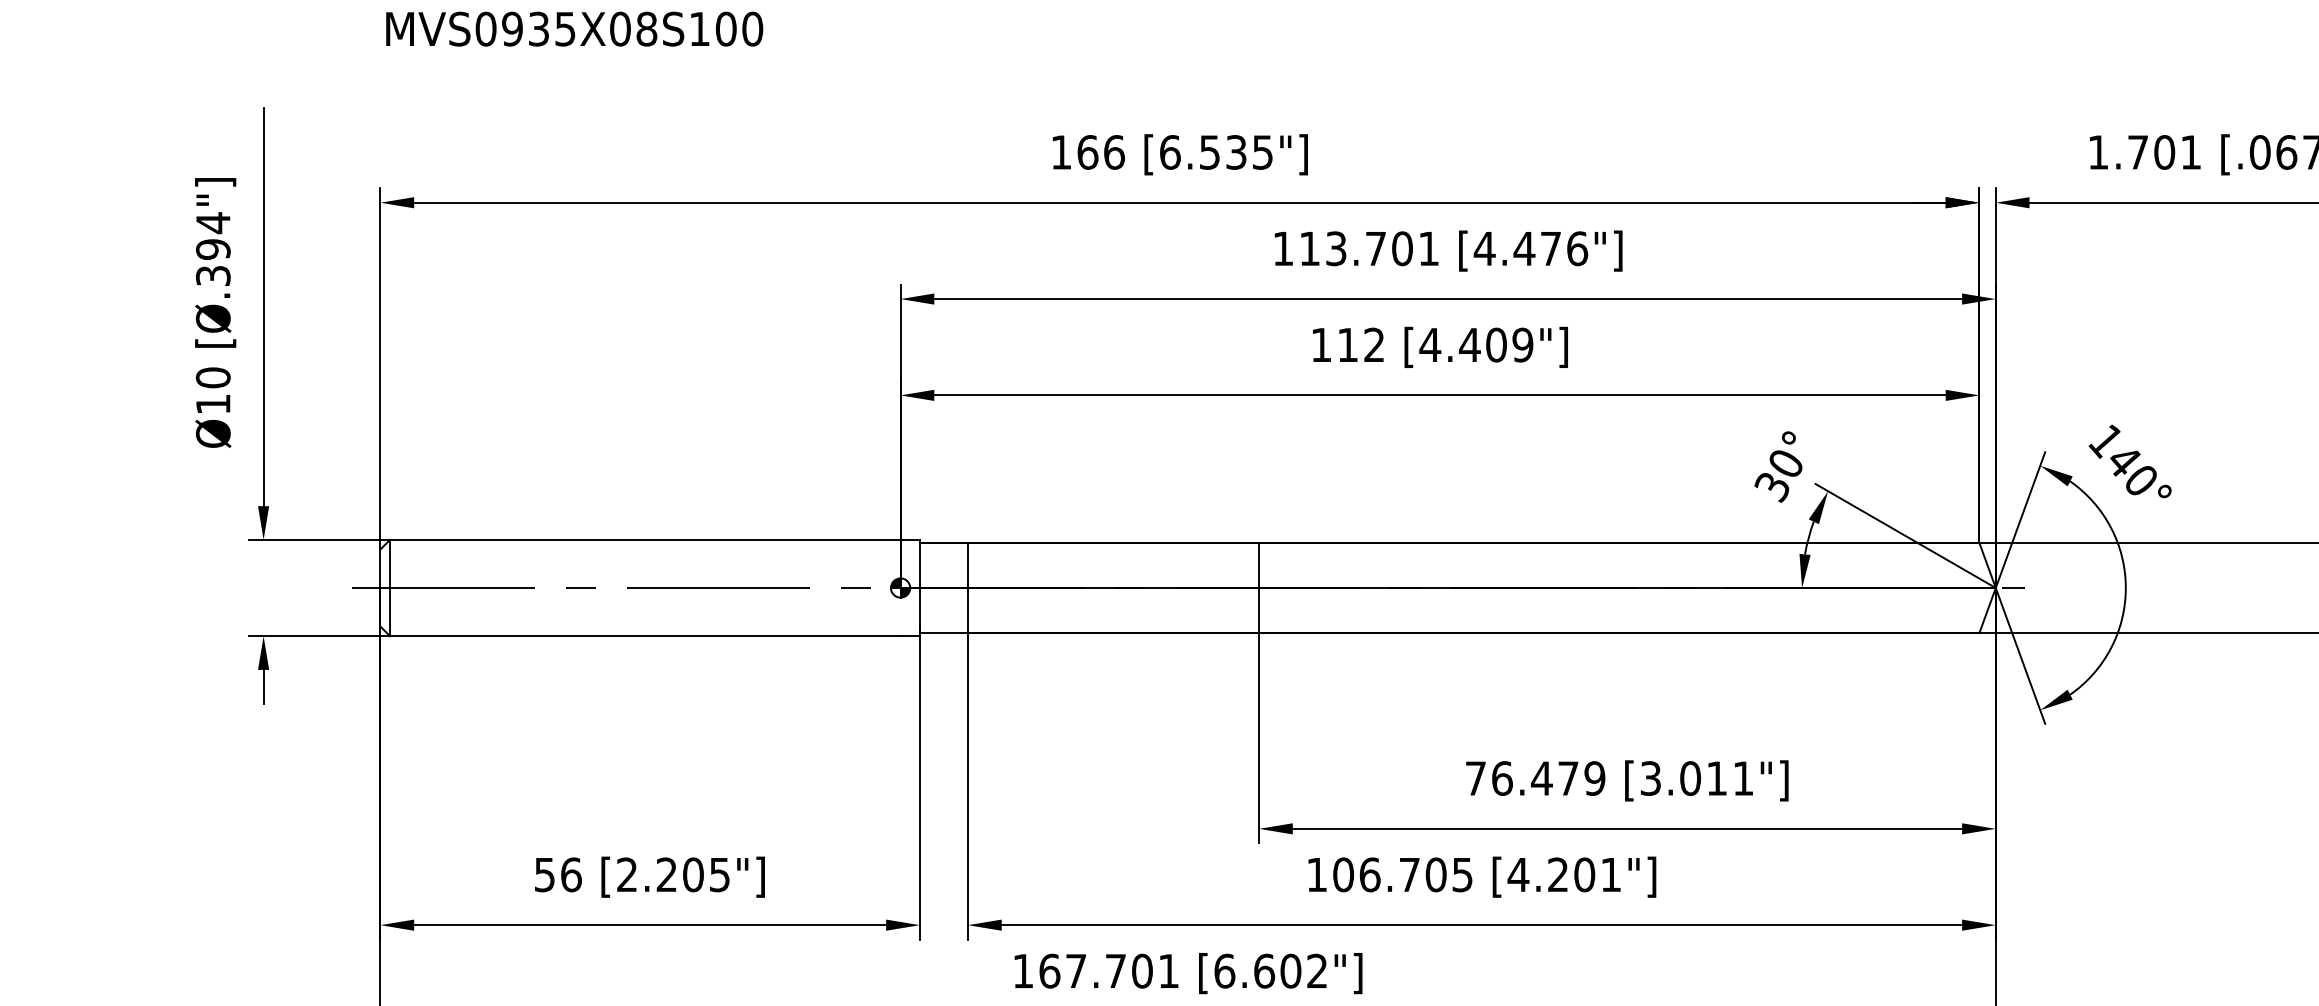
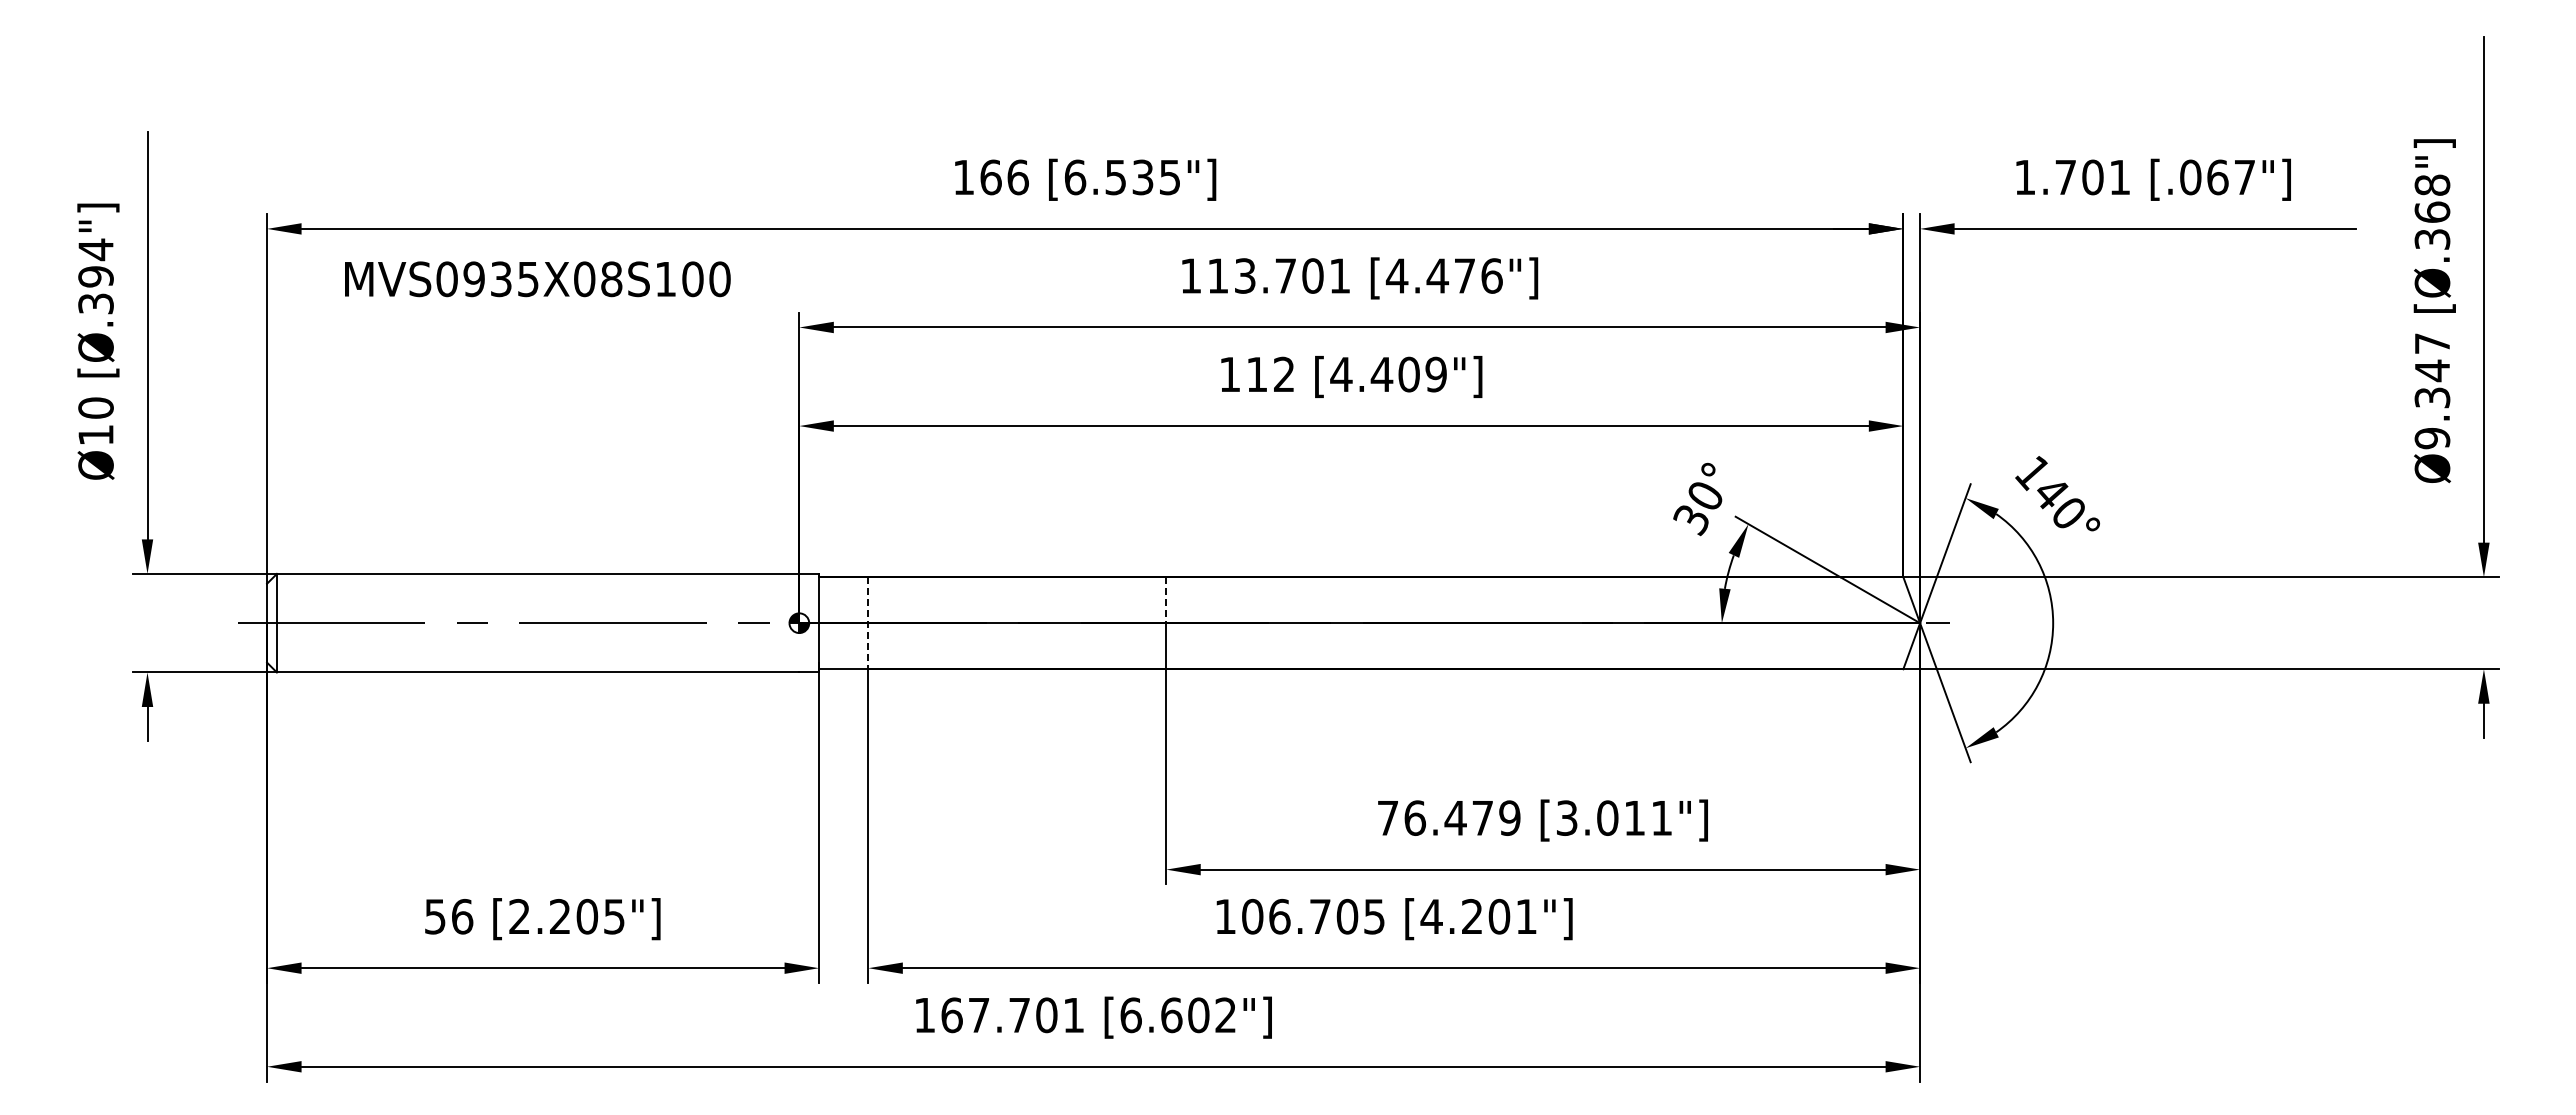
text: (574, 29) -> (537, 279), moved
line: (1259, 565) -> (1166, 600), solid -> dashed
line: (968, 588) -> (868, 623), solid -> dashed

